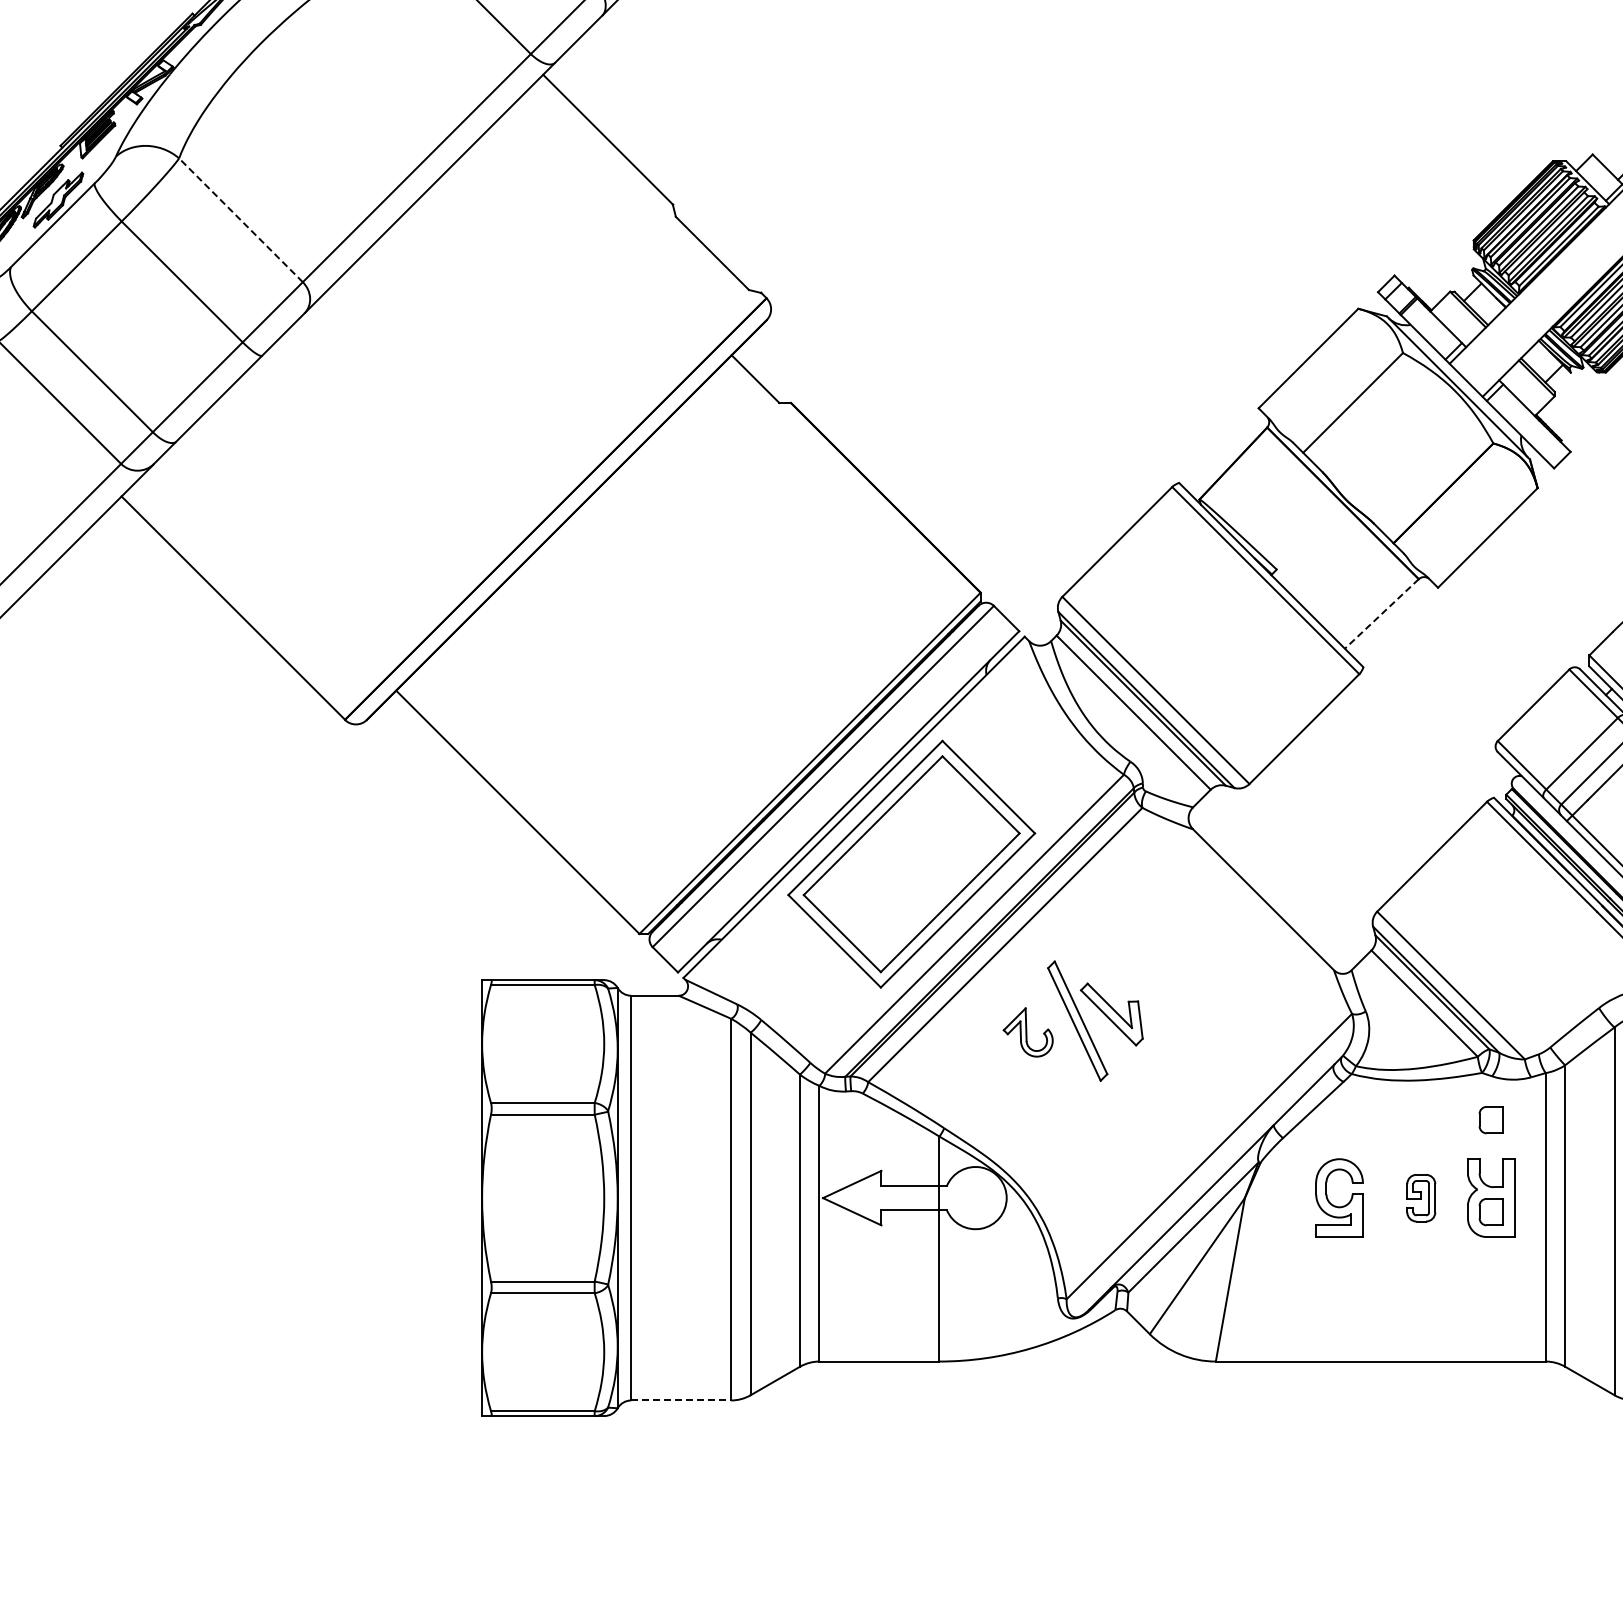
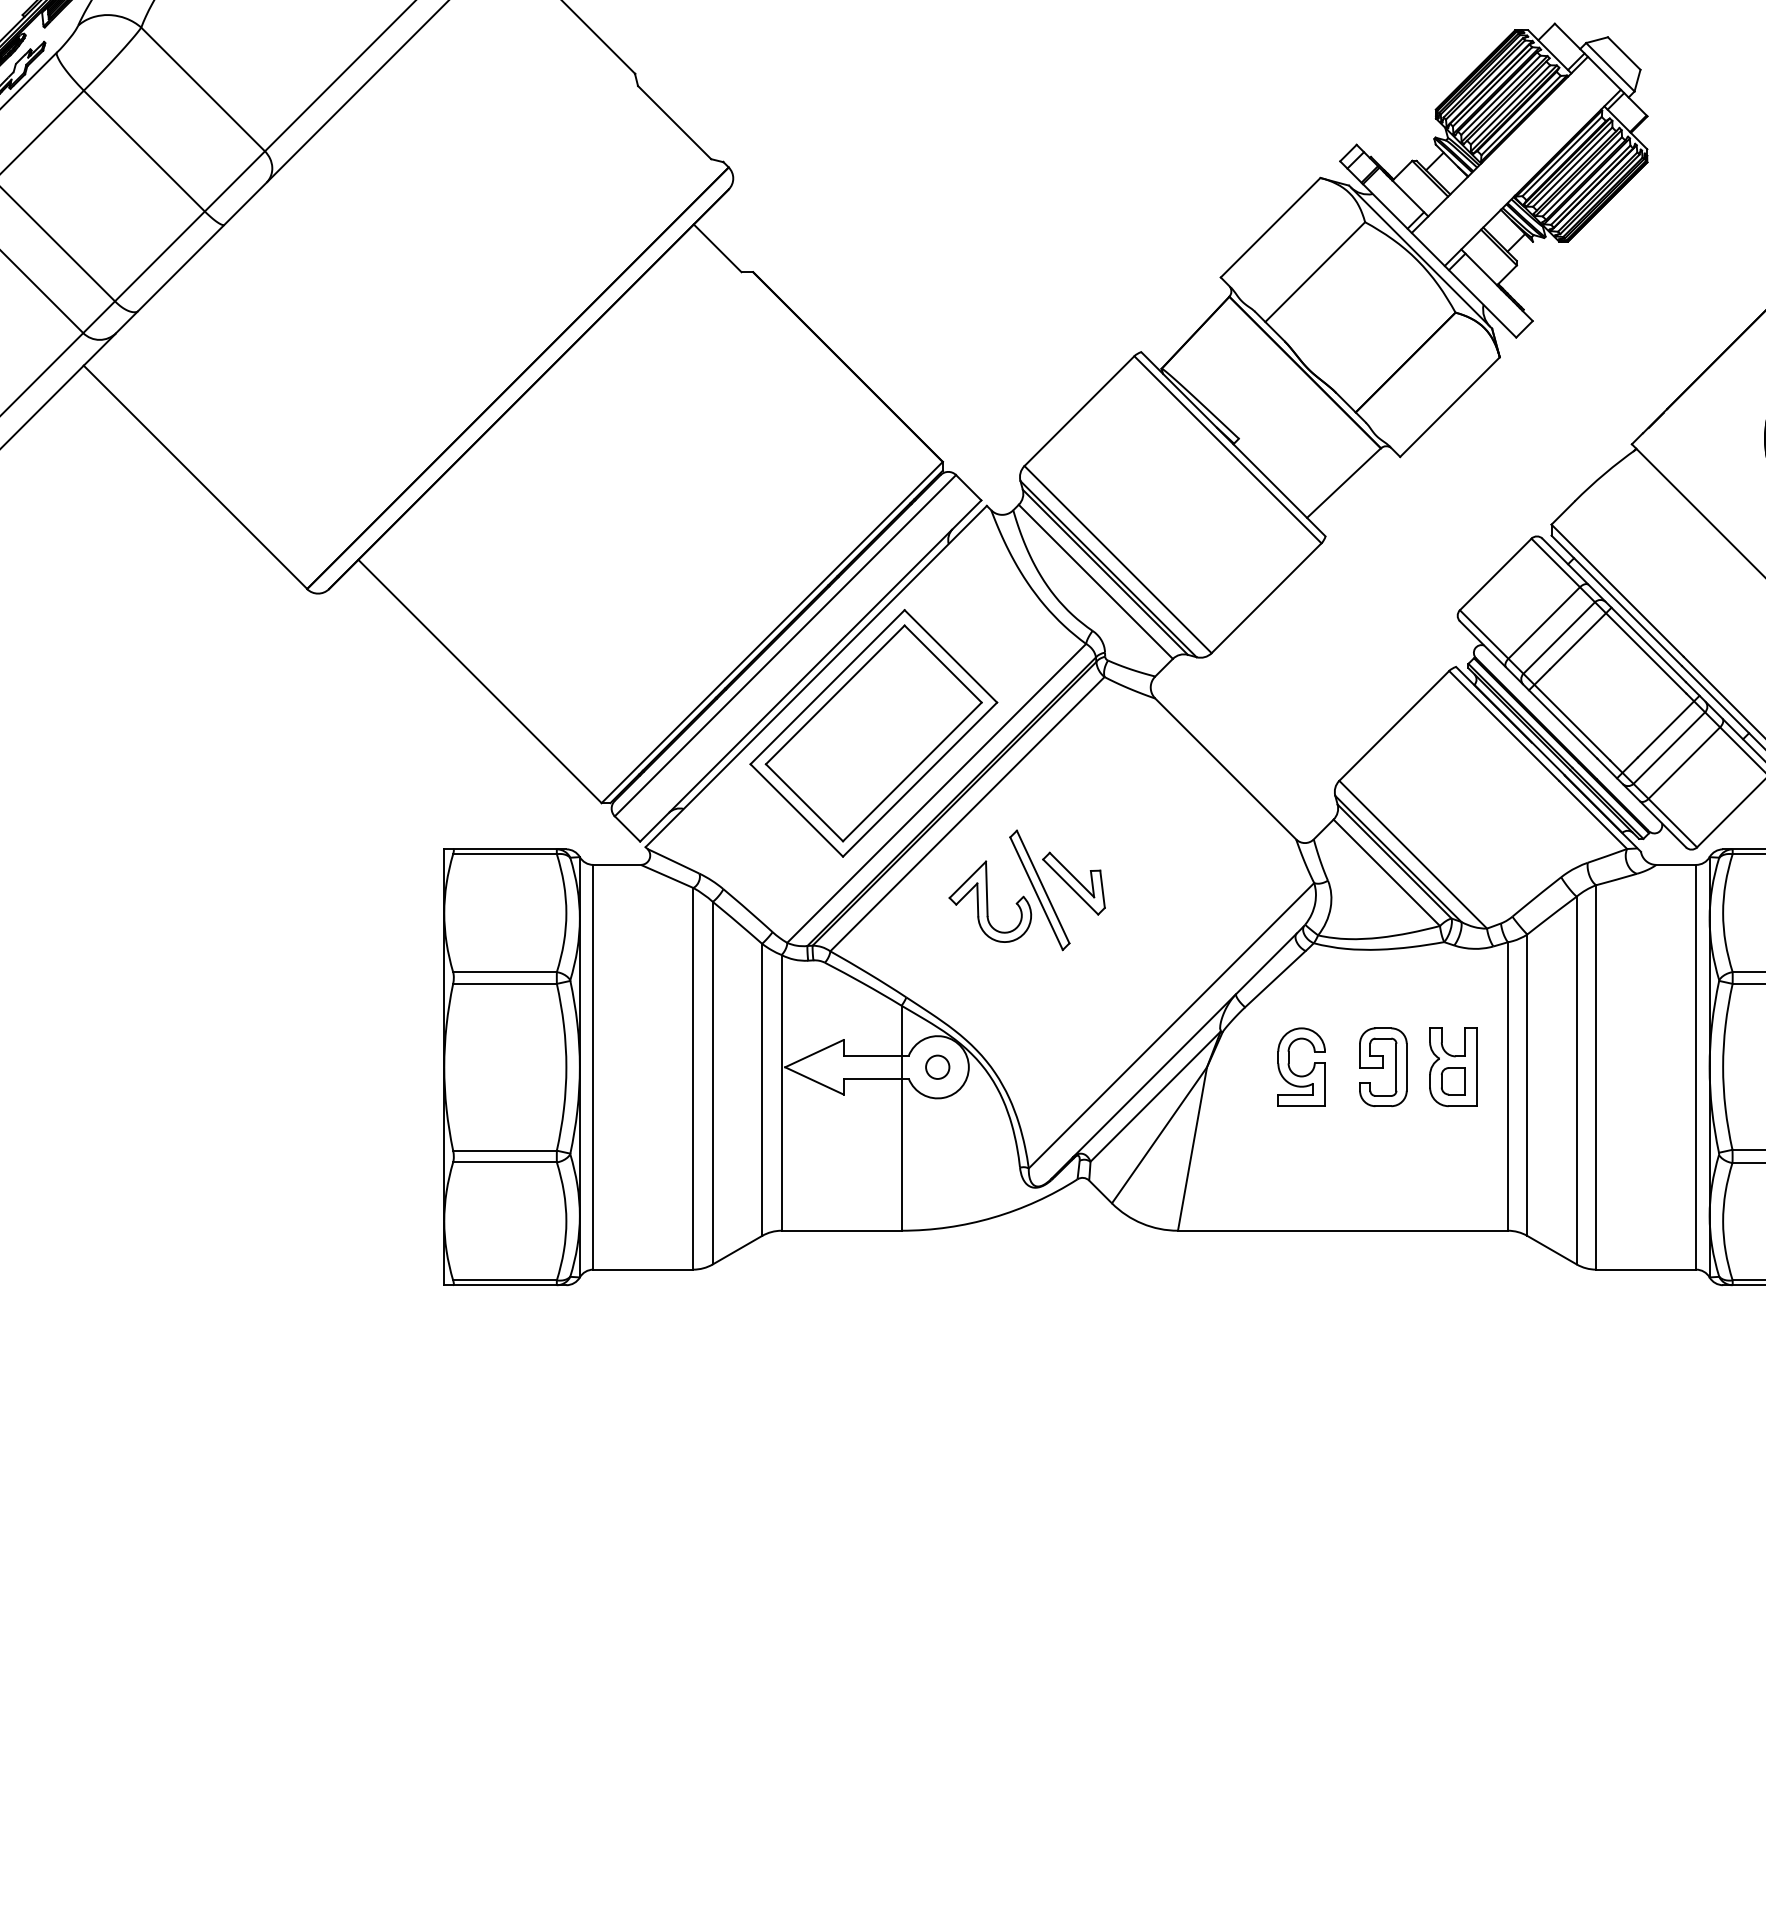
line: (241, 220) -> (203, 89), dashed -> solid
line: (1382, 614) -> (1344, 483), dashed -> solid
part: (1028, 1032) -> (990, 901), size x1.67
part: (1490, 1120) -> (1452, 989), removed
circle: (975, 1197) -> (937, 1066), added
part: (1421, 1198) -> (1383, 1067), size x1.67
line: (681, 1400) -> (643, 1269), dashed -> solid

